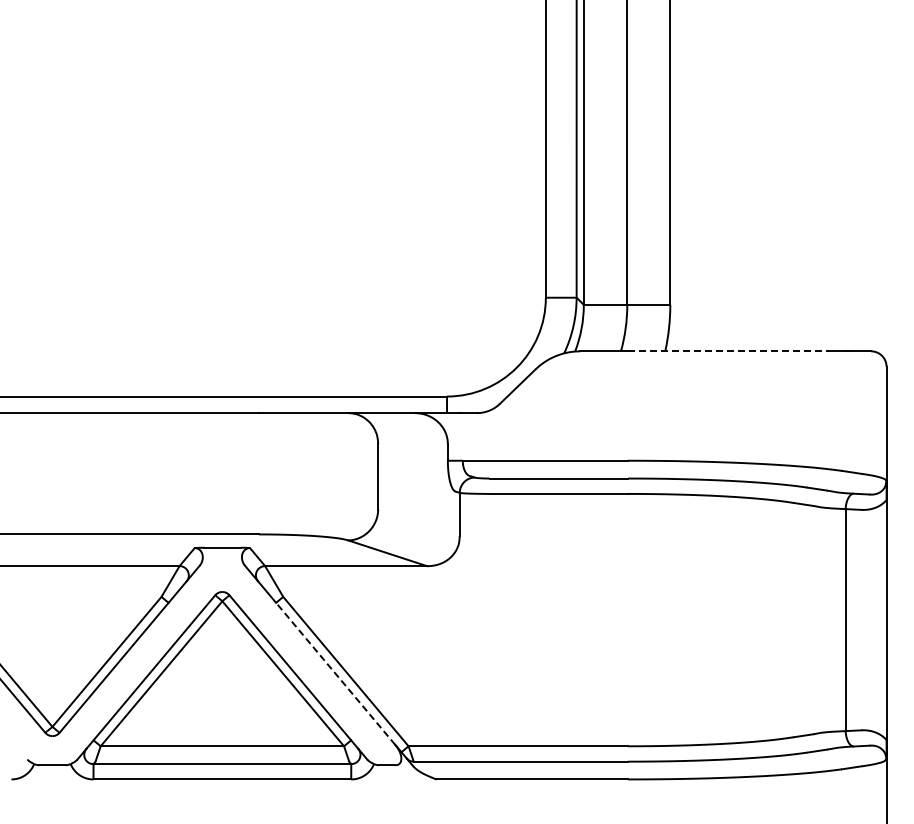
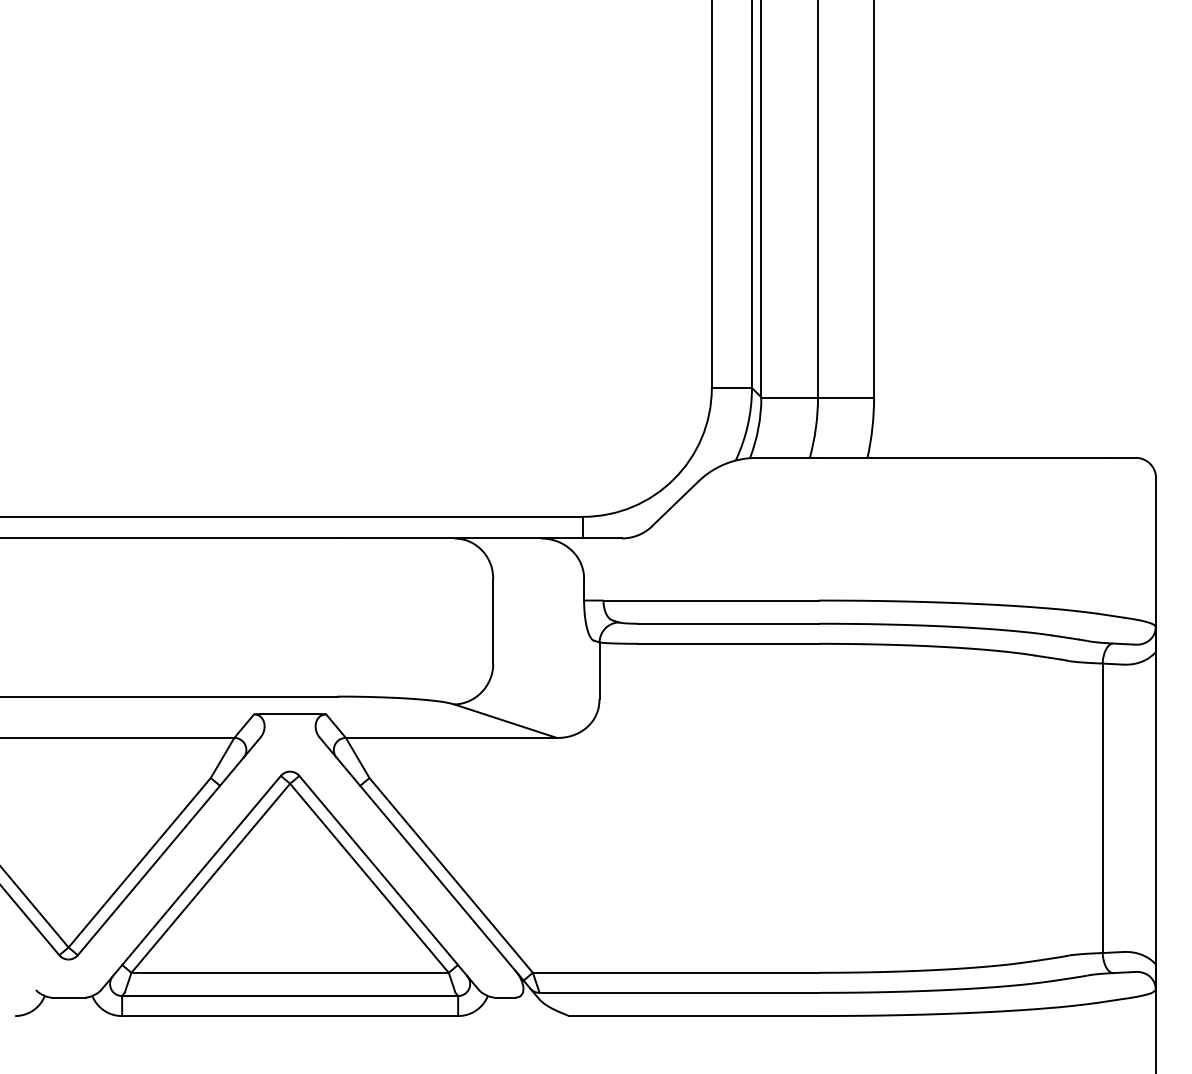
line: (728, 351) -> (949, 458), dashed -> solid
line: (335, 673) -> (437, 877), dashed -> solid

